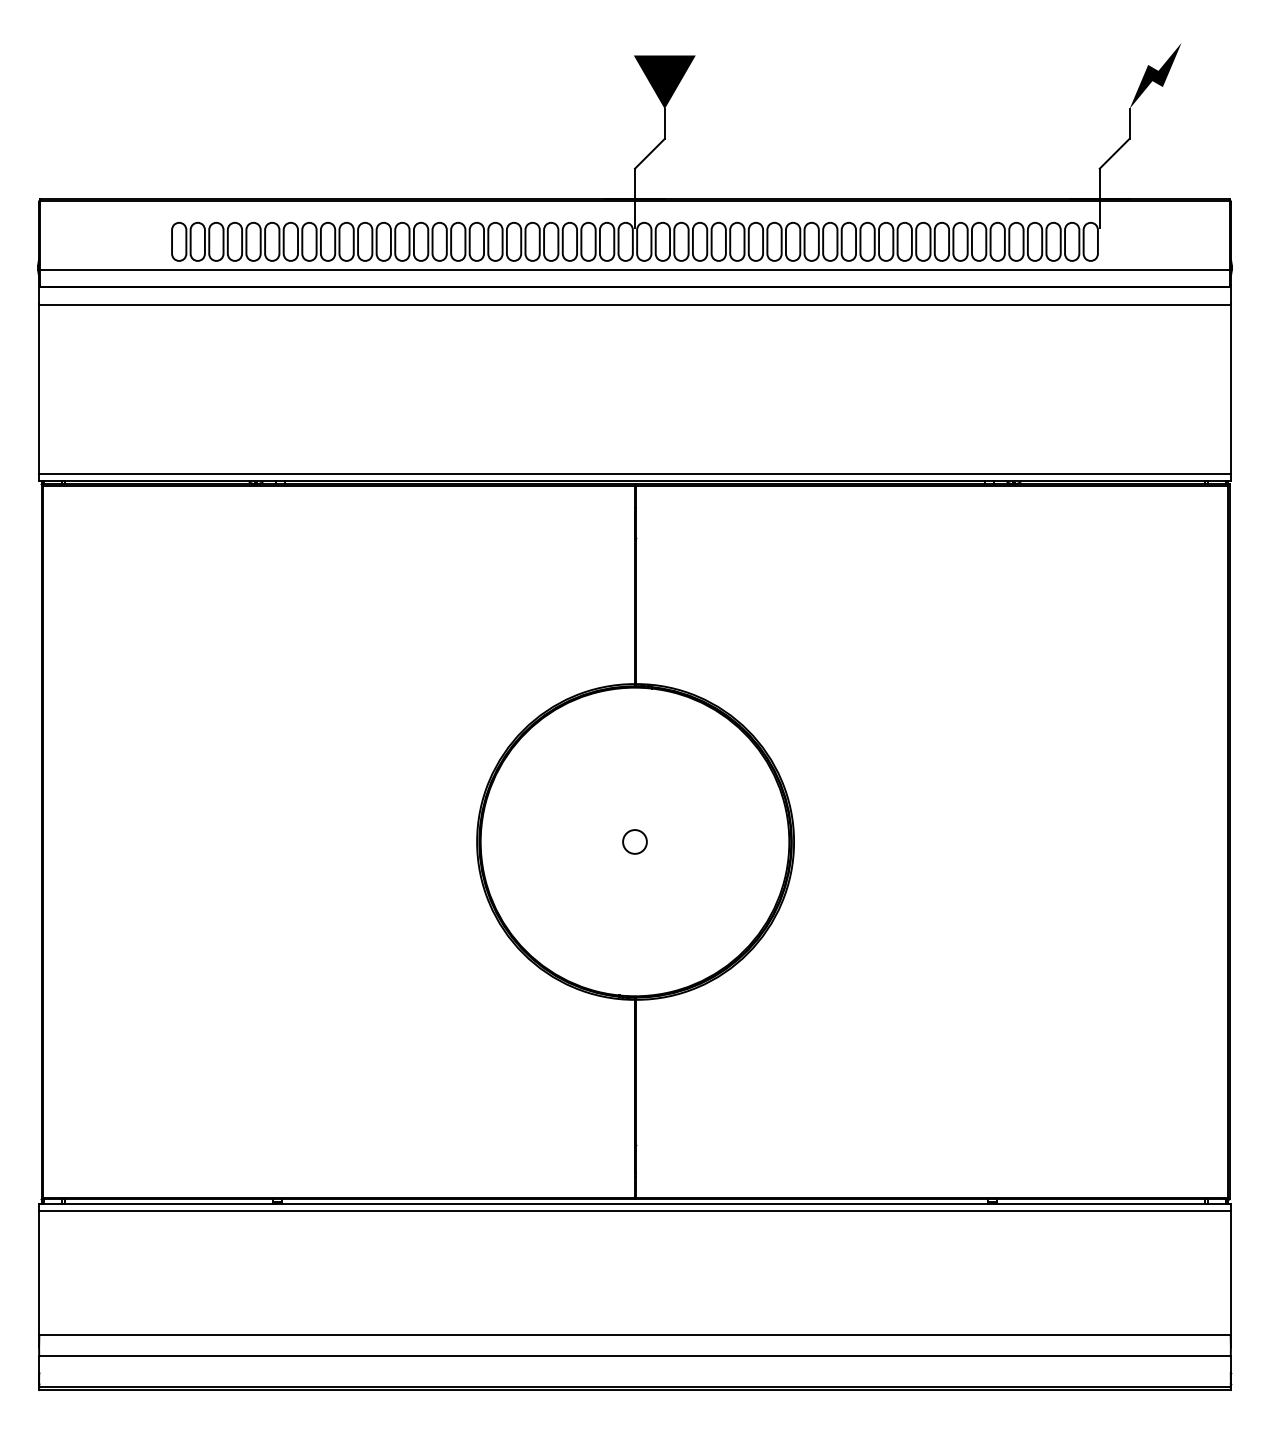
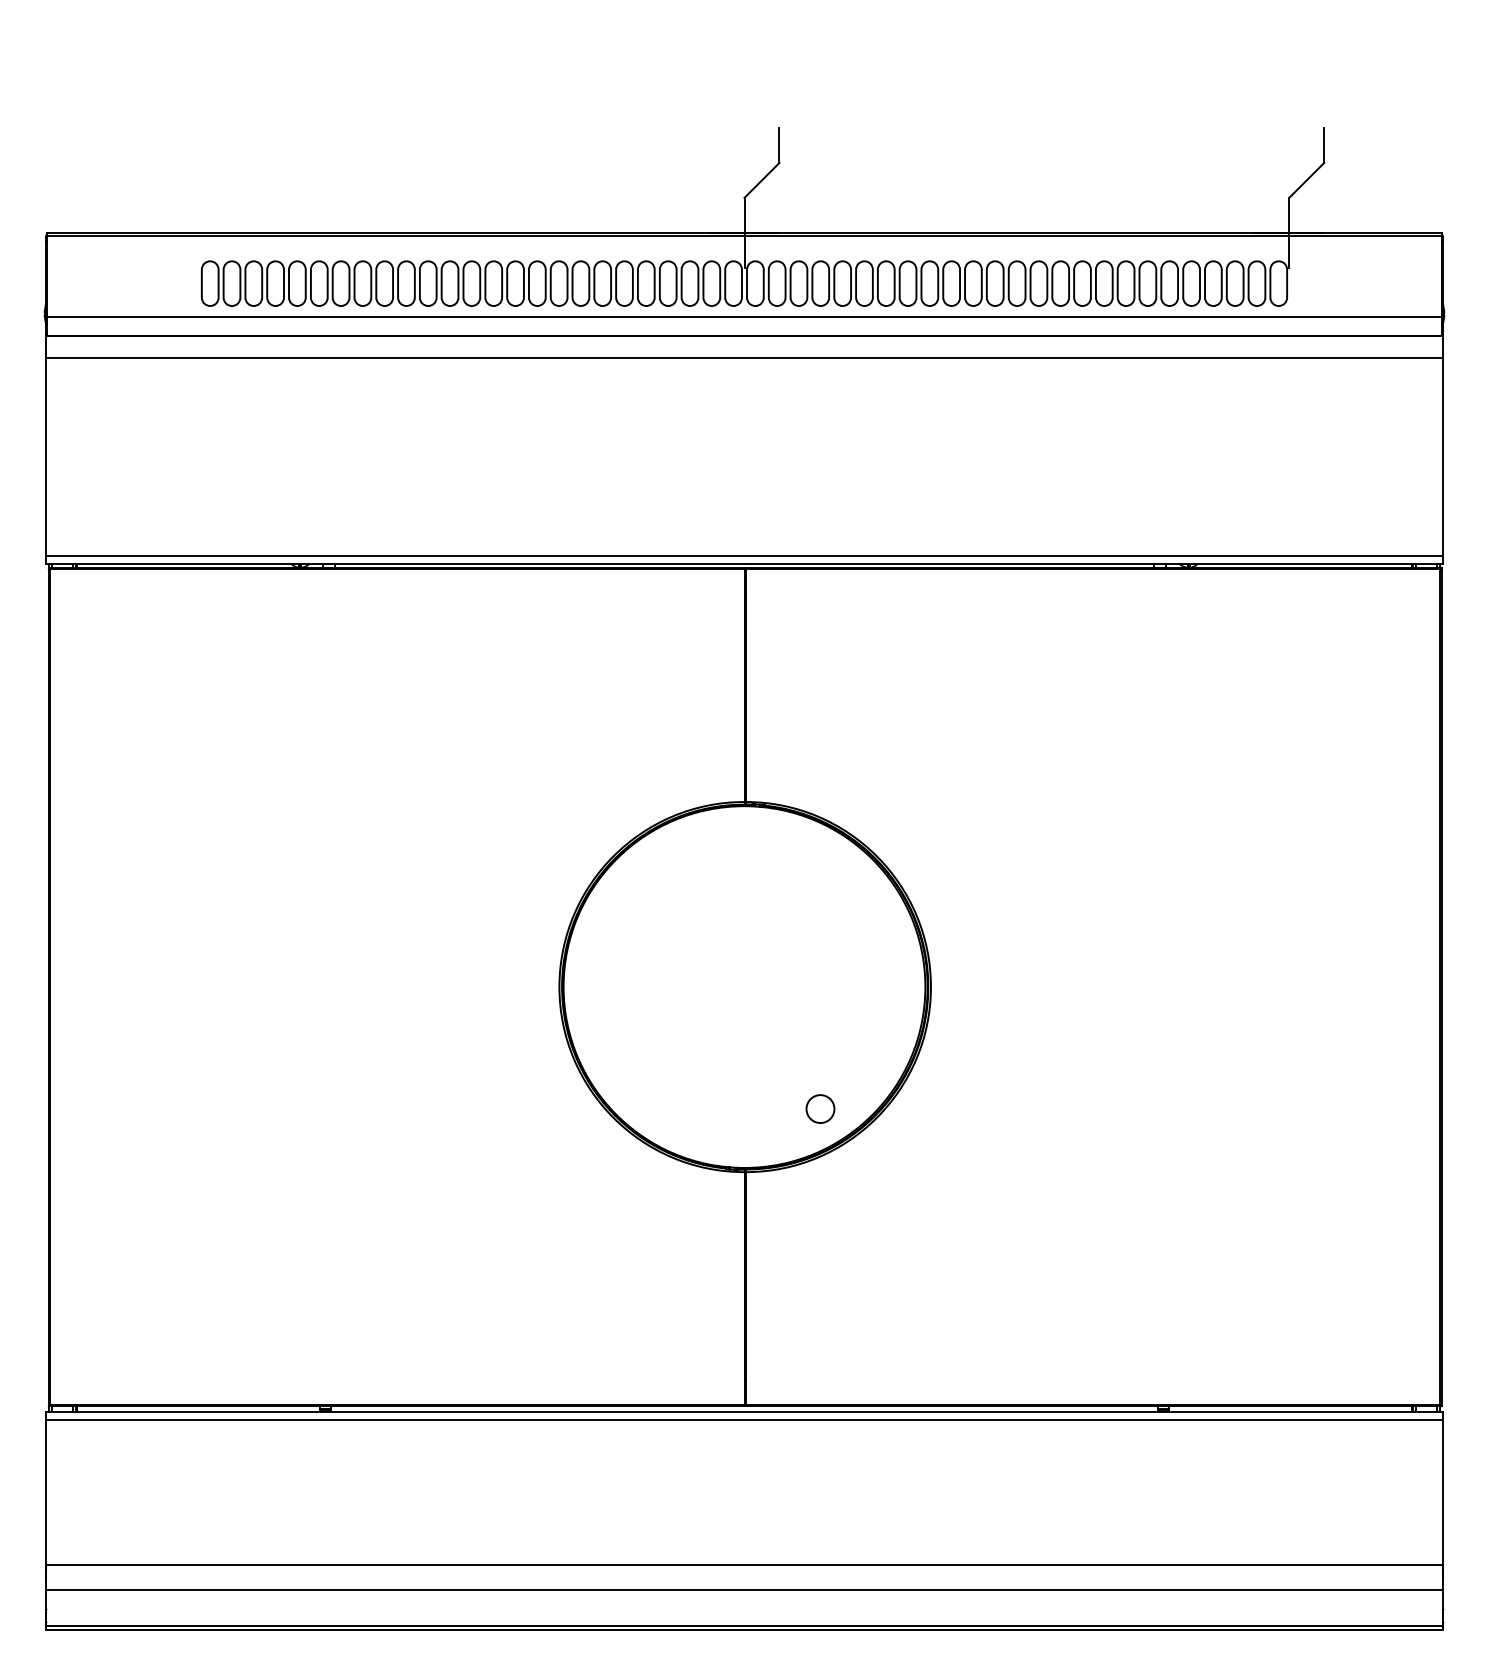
fill: (1155, 76) -> (1354, 89), removed
fill: (664, 82) -> (779, 96), removed
circle: (635, 841) -> (820, 1108), moved

